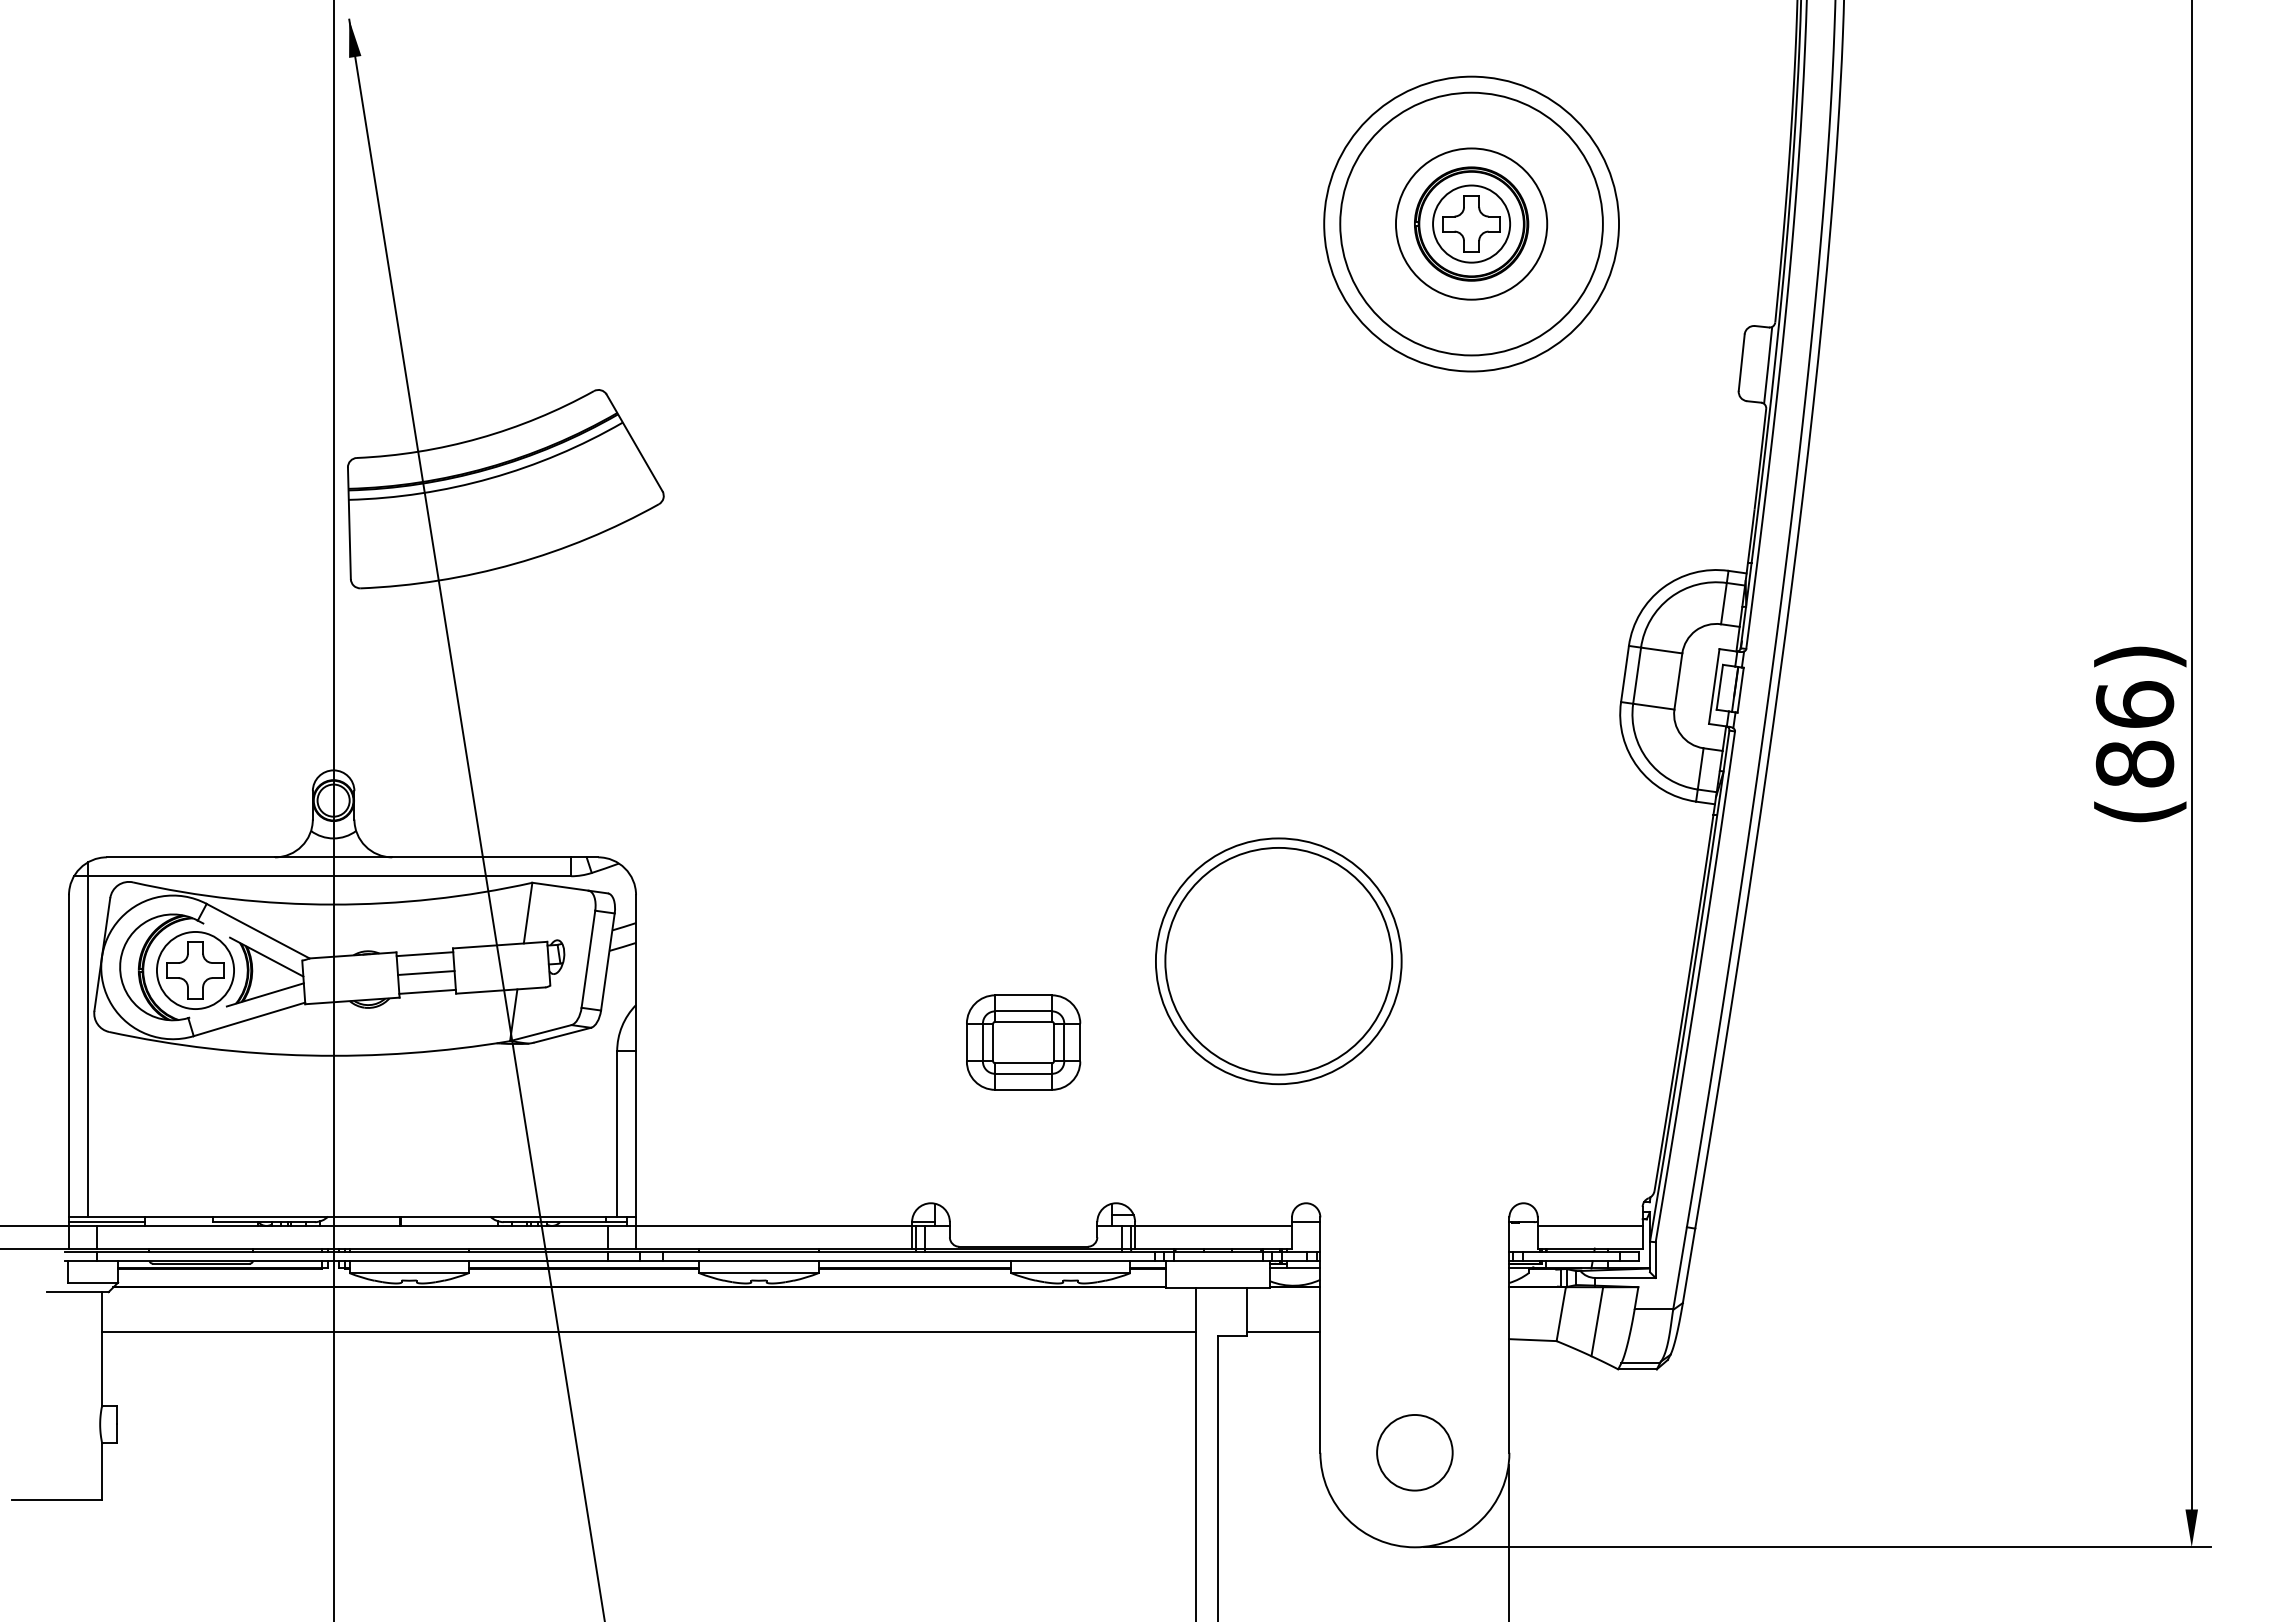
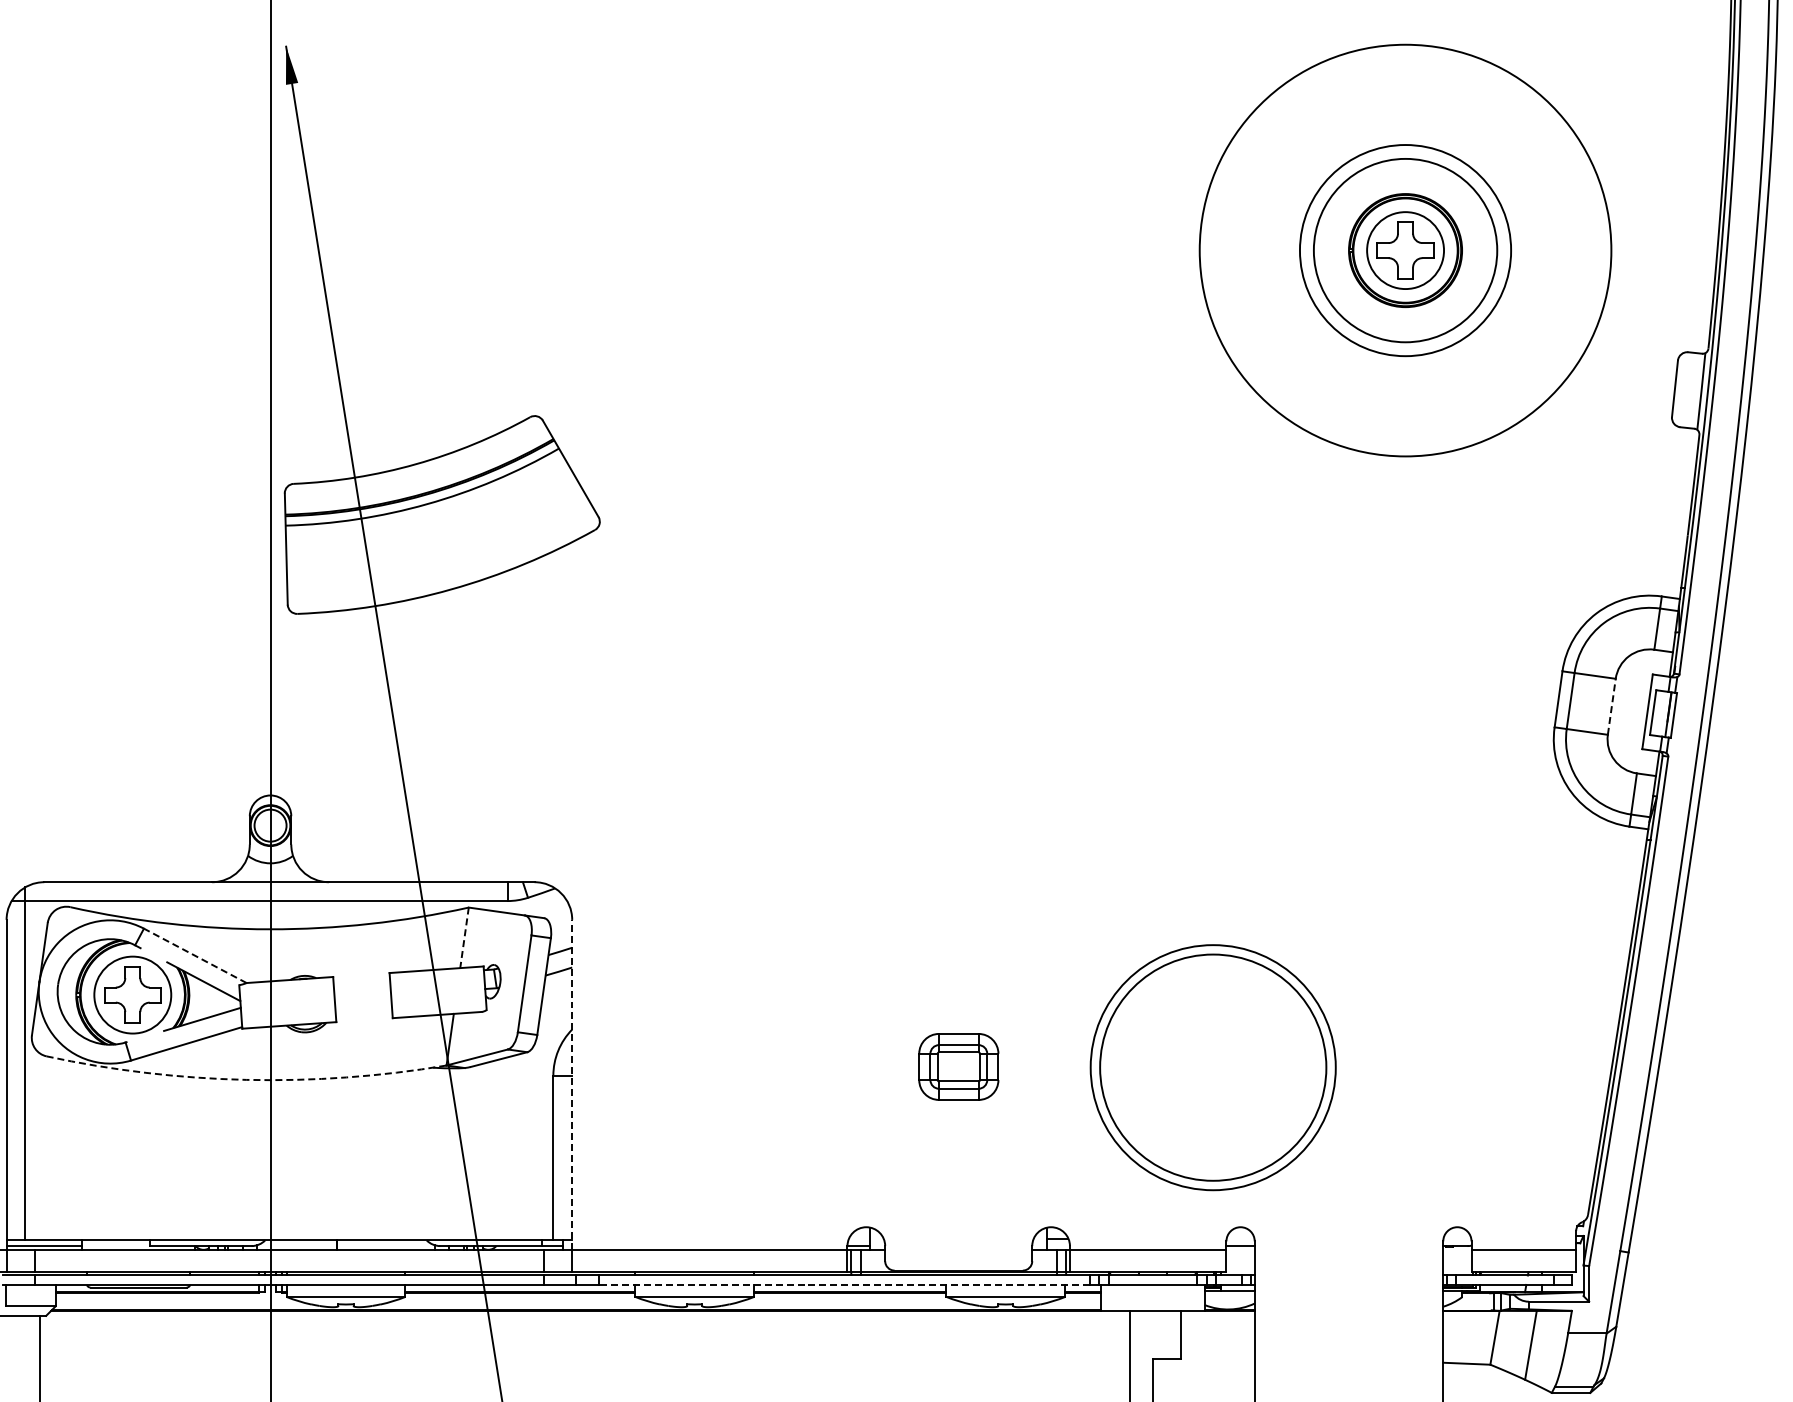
circle: (1471, 223) -> (1405, 250), size x0.7
circle: (1471, 223) -> (1405, 250), size x1.4
circle: (1471, 223) -> (1405, 250), size x1.4
line: (1678, 681) -> (1611, 706), solid -> dashed
line: (528, 913) -> (464, 938), solid -> dashed
line: (257, 930) -> (194, 955), solid -> dashed
line: (424, 954) -> (361, 979), removed
part: (1278, 961) -> (1212, 1067), moved
line: (426, 973) -> (363, 998), removed
line: (427, 991) -> (364, 1016), removed
part: (1023, 1042) -> (958, 1066), size x0.7
arc: (309, 1055) -> (246, 1079), solid -> dashed
line: (636, 1060) -> (572, 1084), solid -> dashed
line: (908, 1261) -> (843, 1285), solid -> dashed
line: (648, 1332) -> (584, 1356), removed
line: (1283, 1332) -> (1217, 1356), removed

